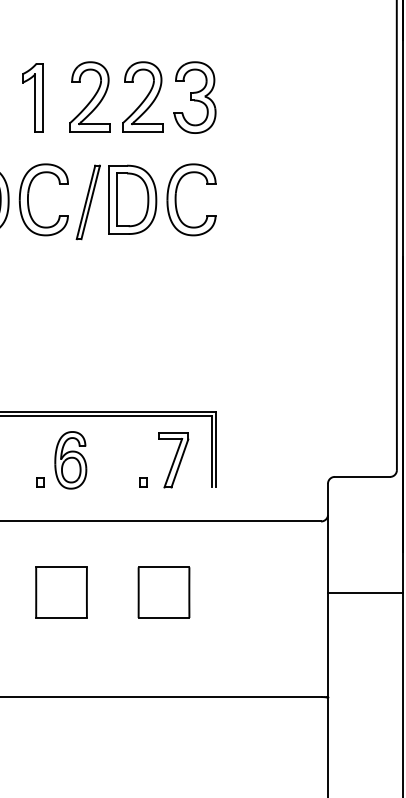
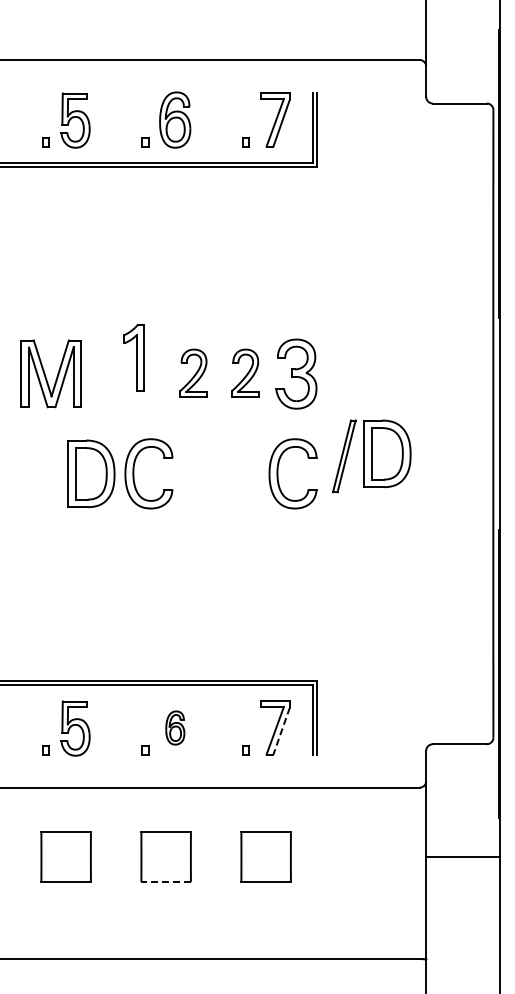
part: (89, 95) -> (193, 372), size x0.7
part: (142, 95) -> (245, 372), size x0.7
part: (32, 97) -> (133, 357), moved
part: (116, 202) -> (371, 456), moved
part: (71, 459) -> (175, 727), size x0.6
line: (179, 463) -> (281, 731), solid -> dashed
line: (61, 617) -> (166, 881), solid -> dashed

